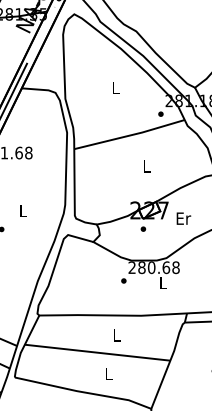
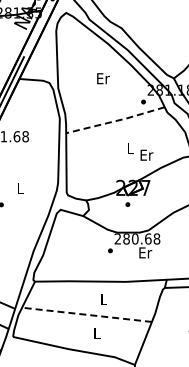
text: (116, 87) -> (103, 78), L -> Er
line: (130, 136) -> (116, 121), solid -> dashed
text: (183, 217) -> (146, 154), moved
text: (163, 282) -> (145, 252), L -> Er
line: (97, 352) -> (86, 314), solid -> dashed

